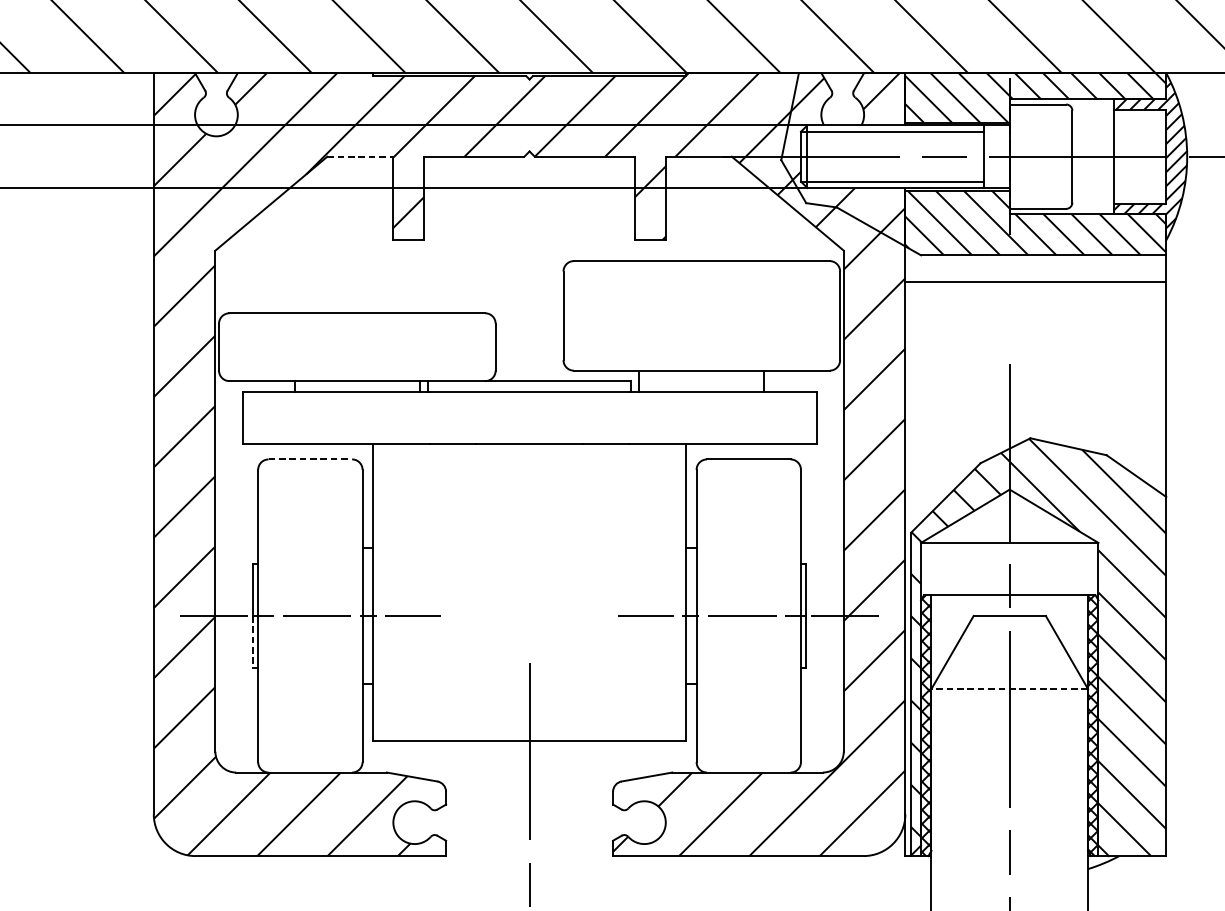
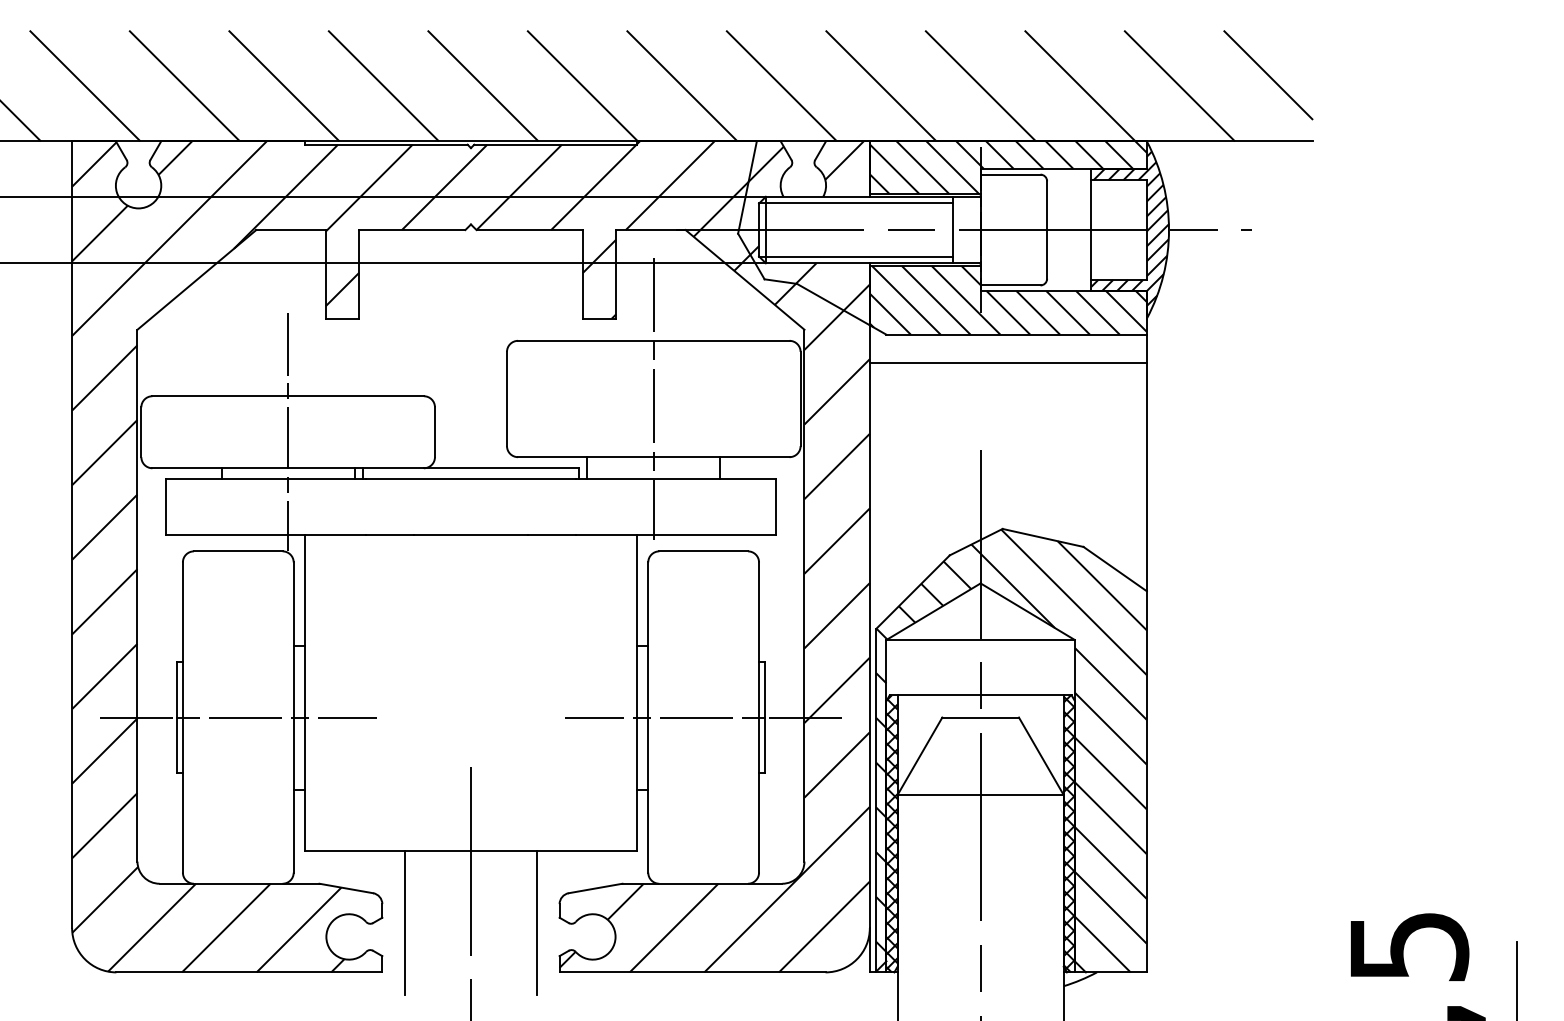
line: (360, 157) -> (291, 230), dashed -> solid
line: (701, 315) -> (653, 398), added
line: (357, 347) -> (288, 432), added
line: (310, 459) -> (238, 551), dashed -> solid
line: (253, 642) -> (177, 745), dashed -> solid
line: (1009, 689) -> (980, 795), dashed -> solid
line: (466, 809) -> (404, 922), added
line: (592, 809) -> (537, 922), added

